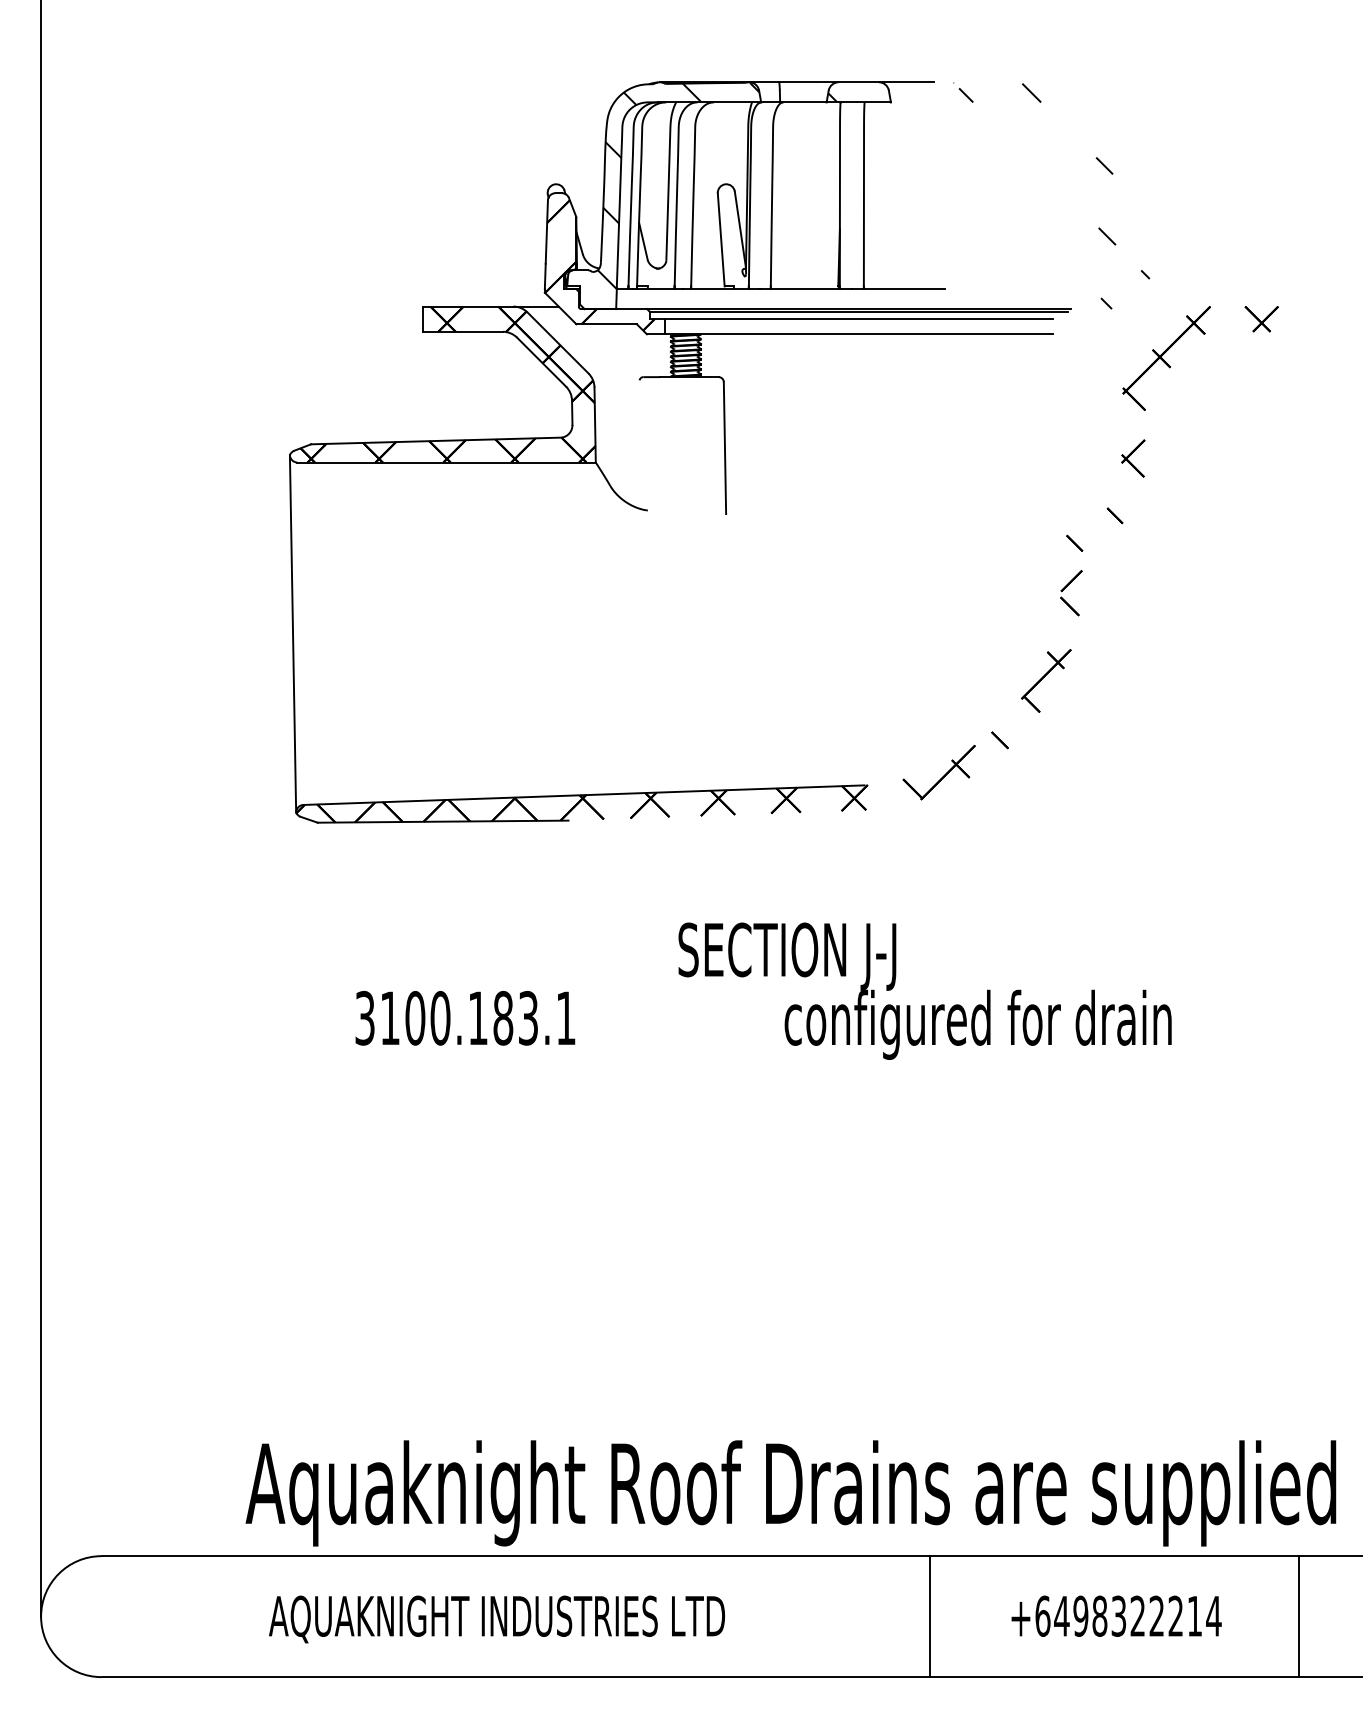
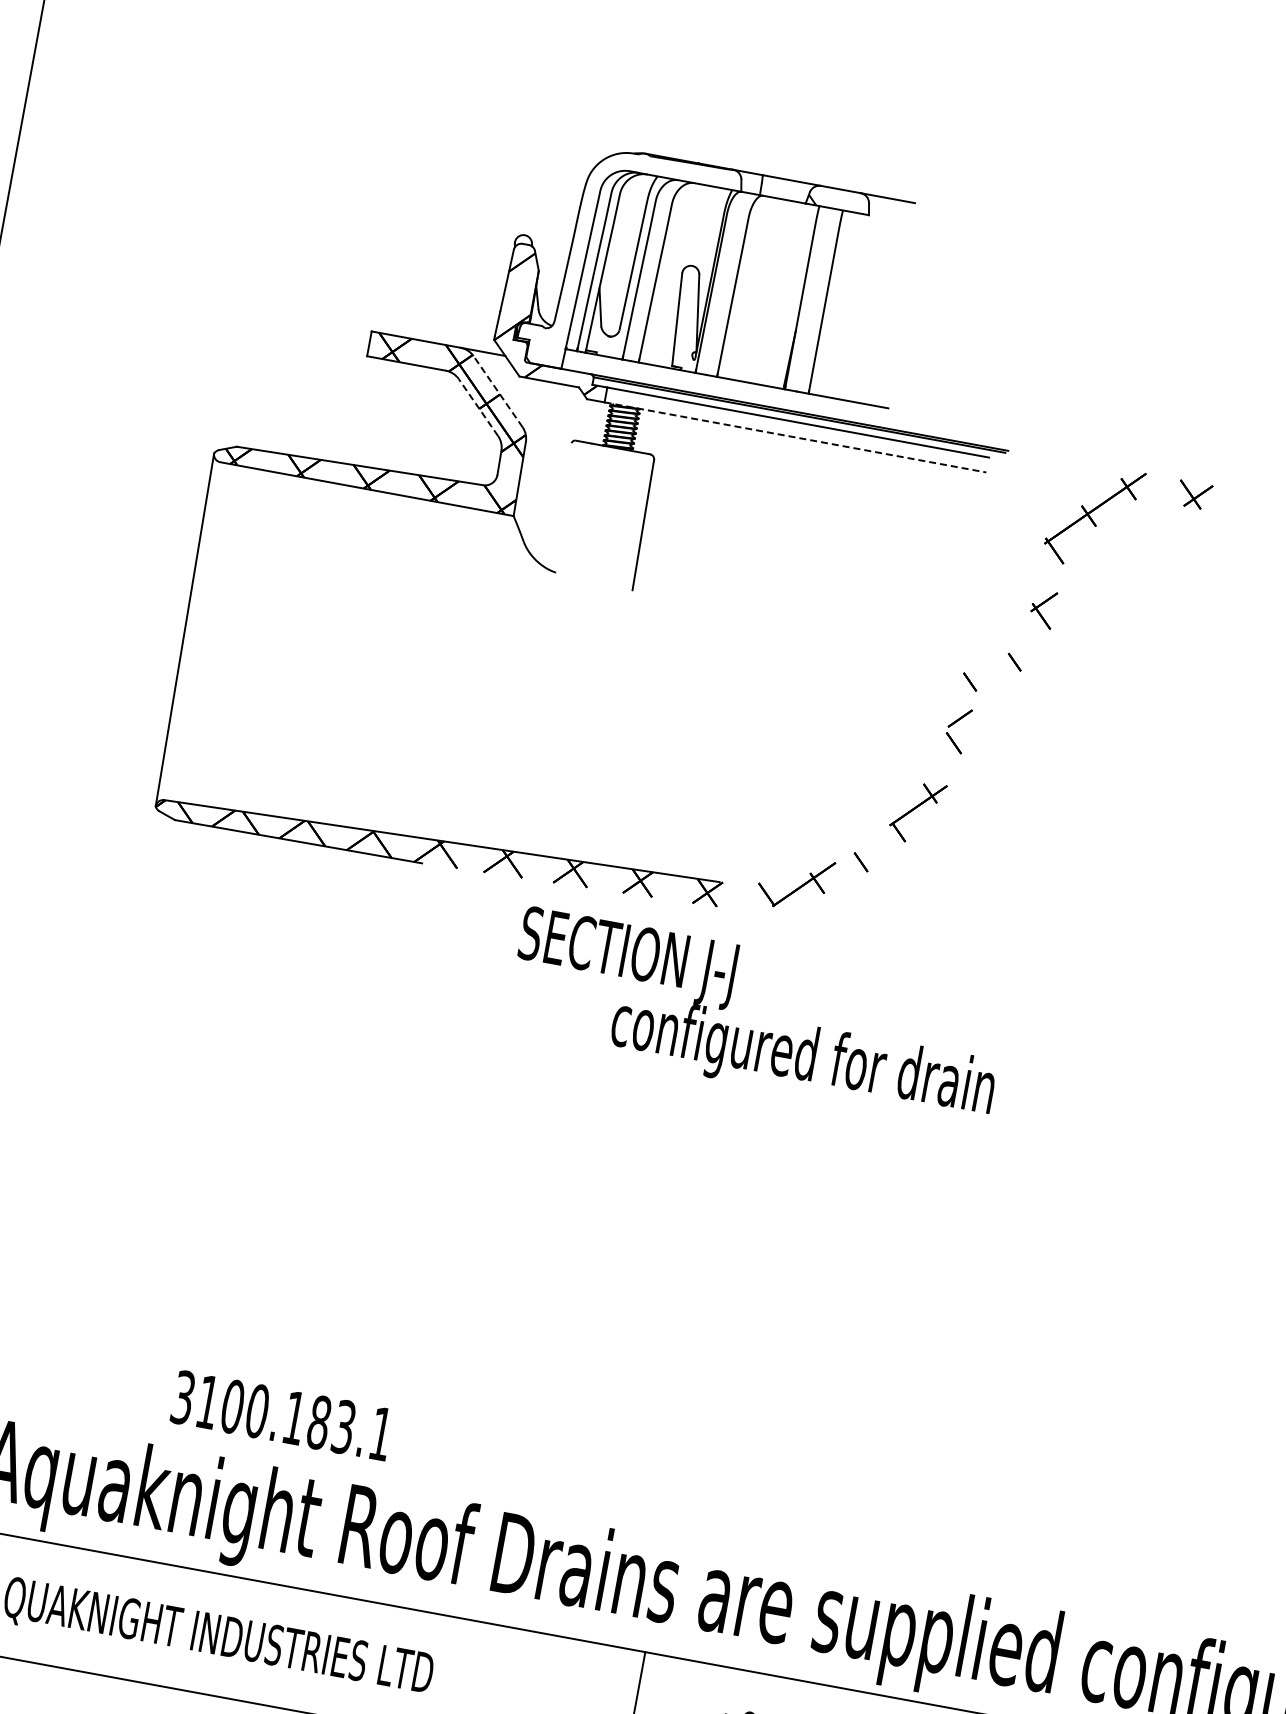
hatch: (707, 185) -> (673, 263), removed
hatch: (1017, 195) -> (976, 329), removed
line: (859, 334) -> (796, 437), solid -> dashed
line: (557, 342) -> (497, 391), solid -> dashed
line: (541, 362) -> (478, 407), solid -> dashed
text: (924, 990) -> (756, 1016), moved
text: (465, 1018) -> (282, 1416), moved

